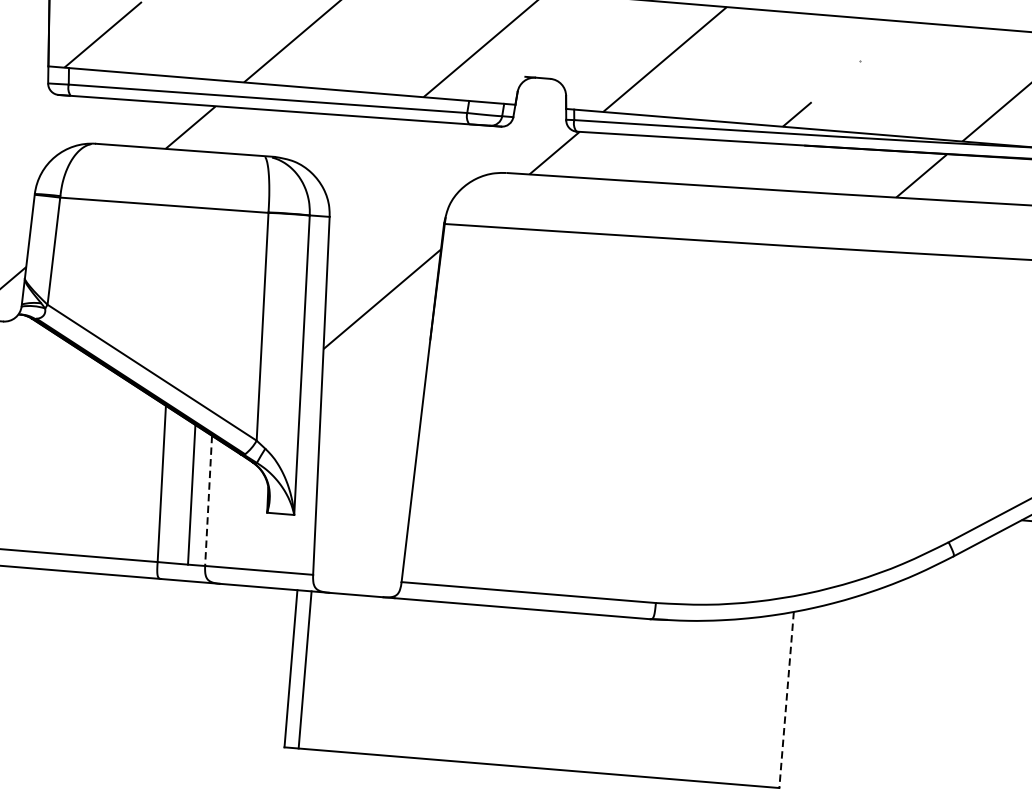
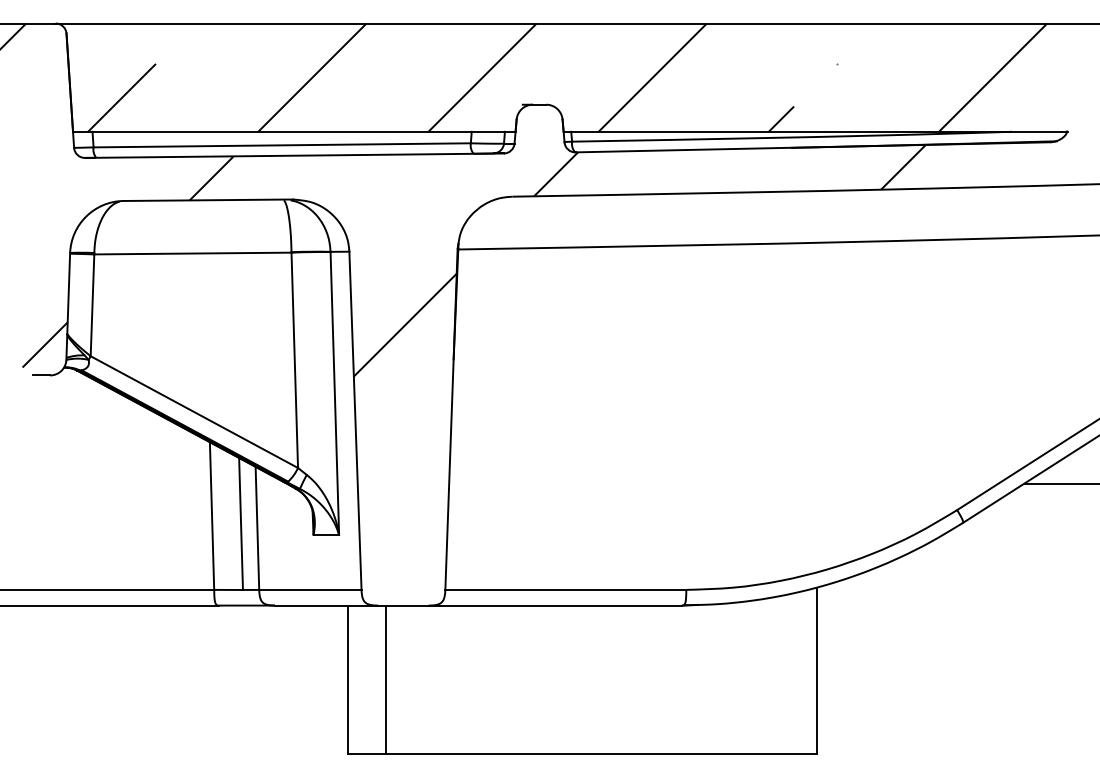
line: (208, 501) -> (257, 528), dashed -> solid
line: (305, 669) -> (386, 679), moved
line: (786, 700) -> (816, 671), dashed -> solid

